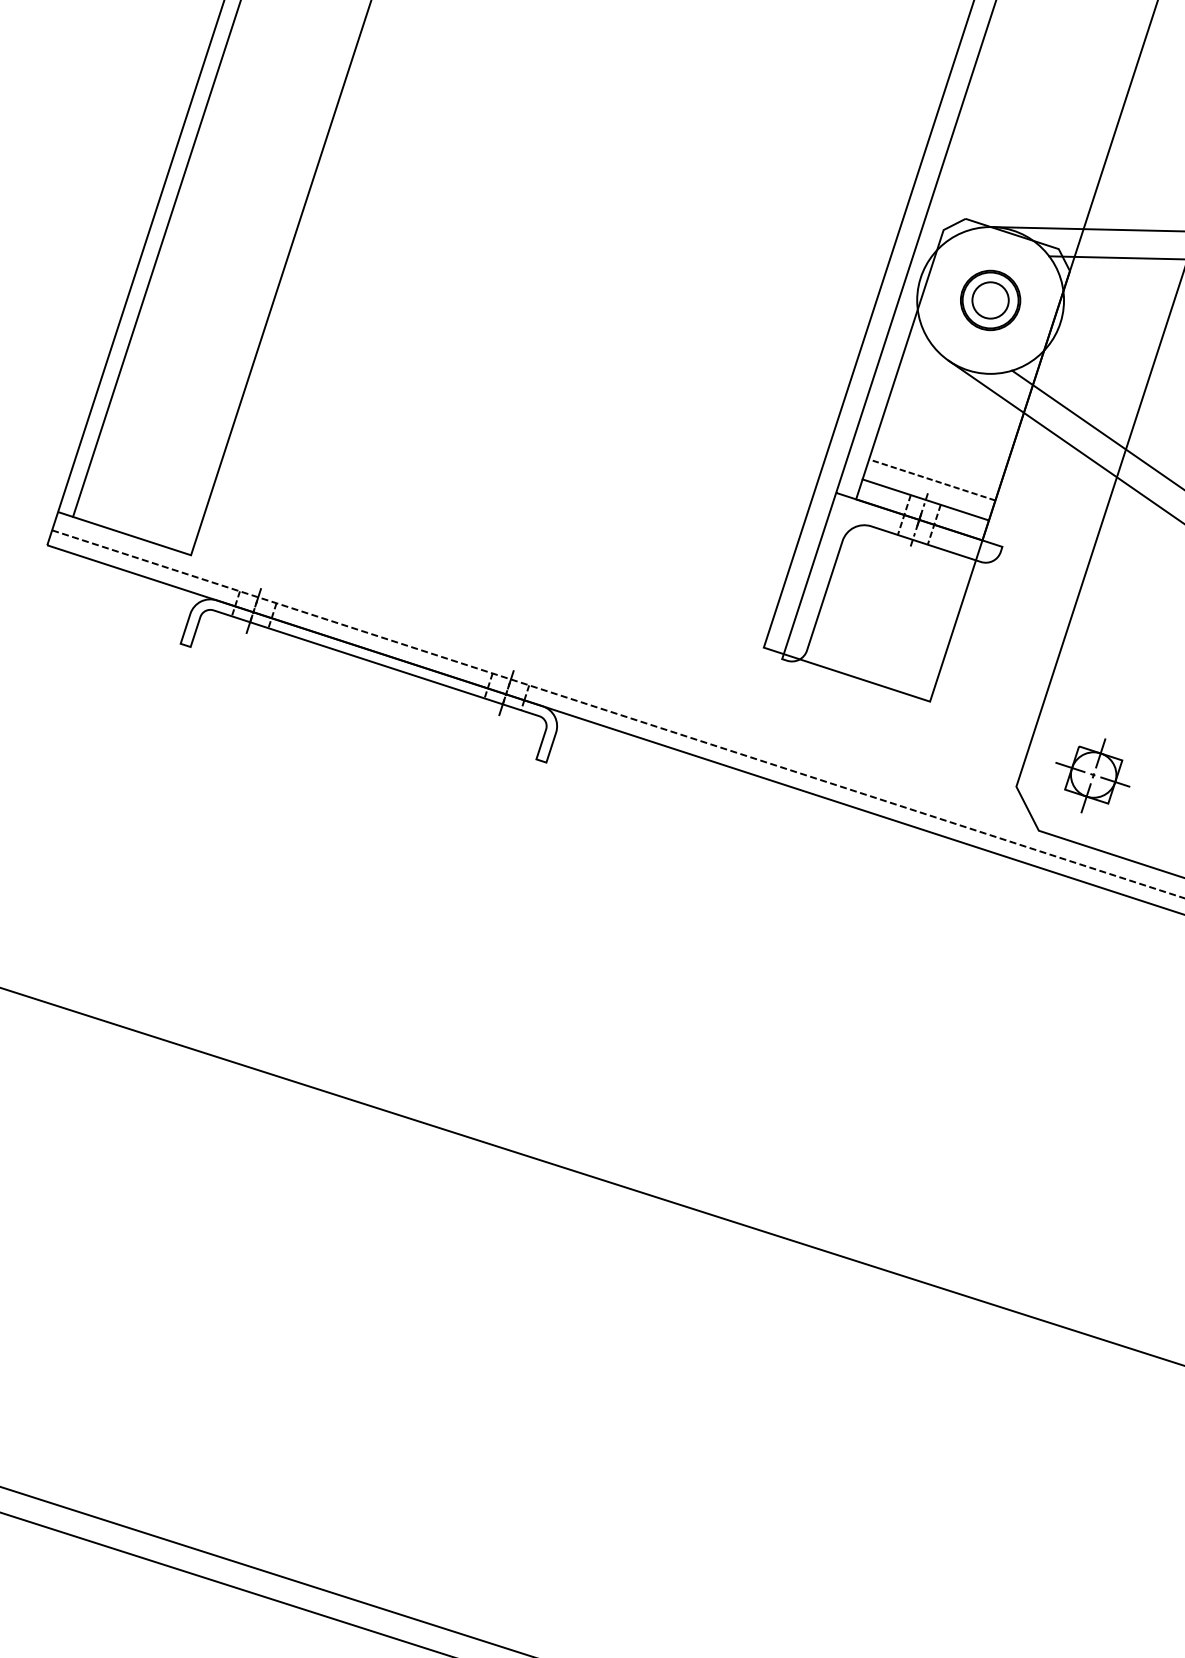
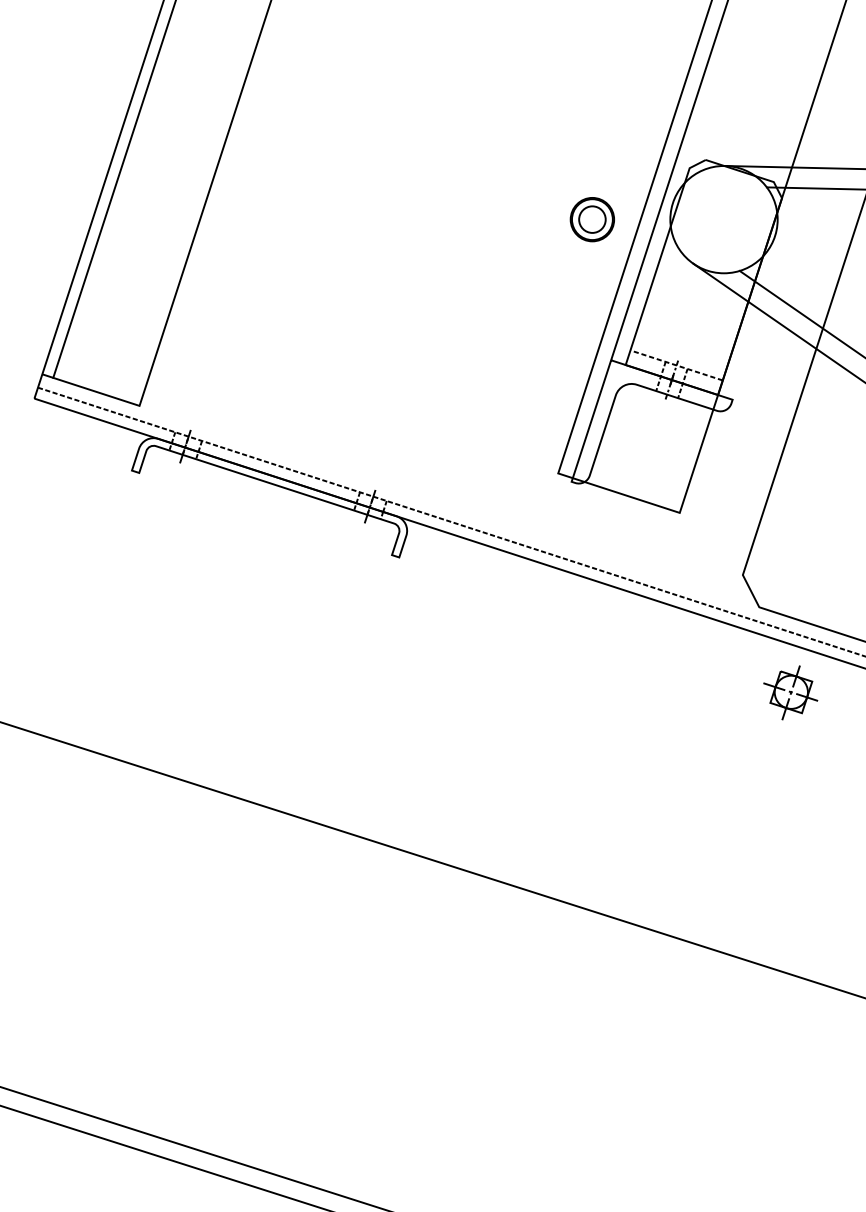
part: (990, 300) -> (592, 219), moved
line: (932, 479) -> (681, 350), removed
line: (925, 499) -> (676, 365), solid -> dashed
part: (1092, 775) -> (790, 692), moved

